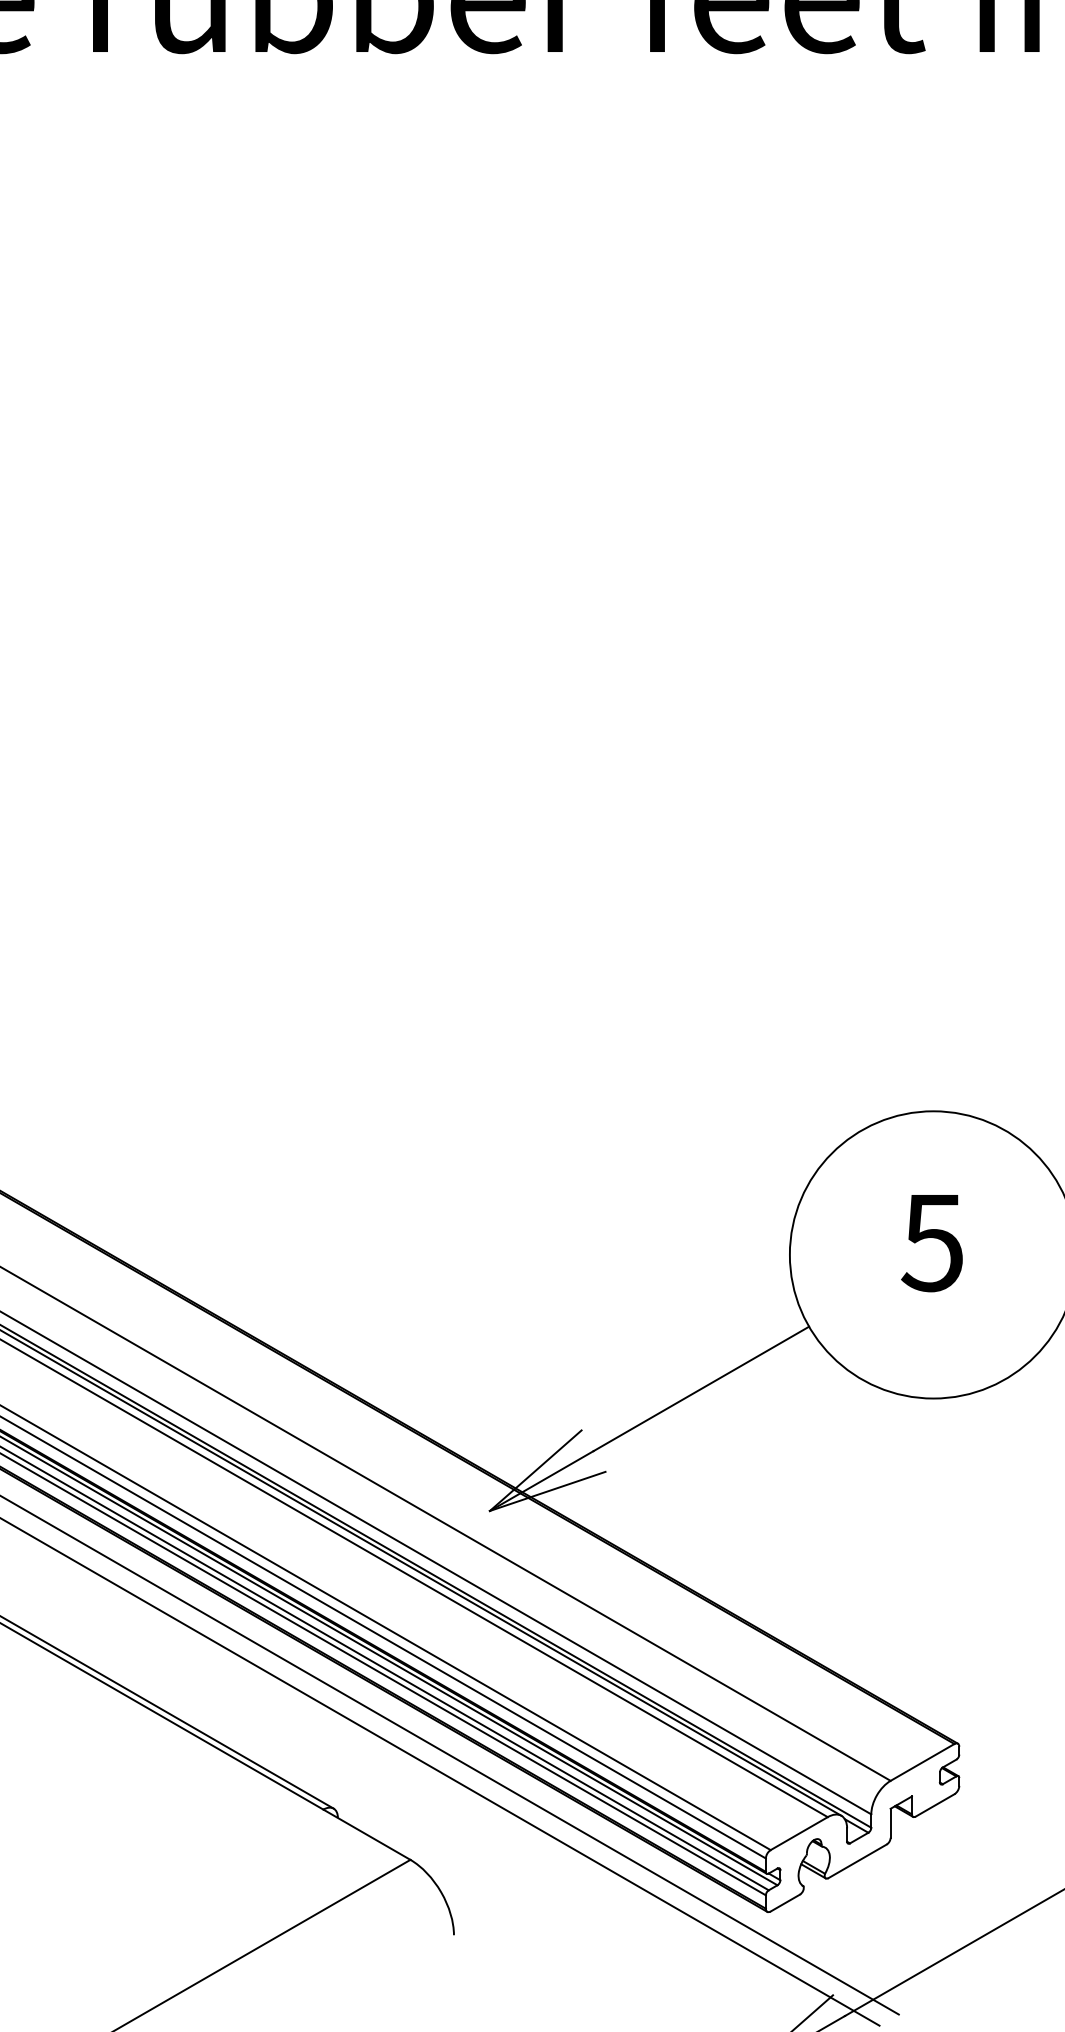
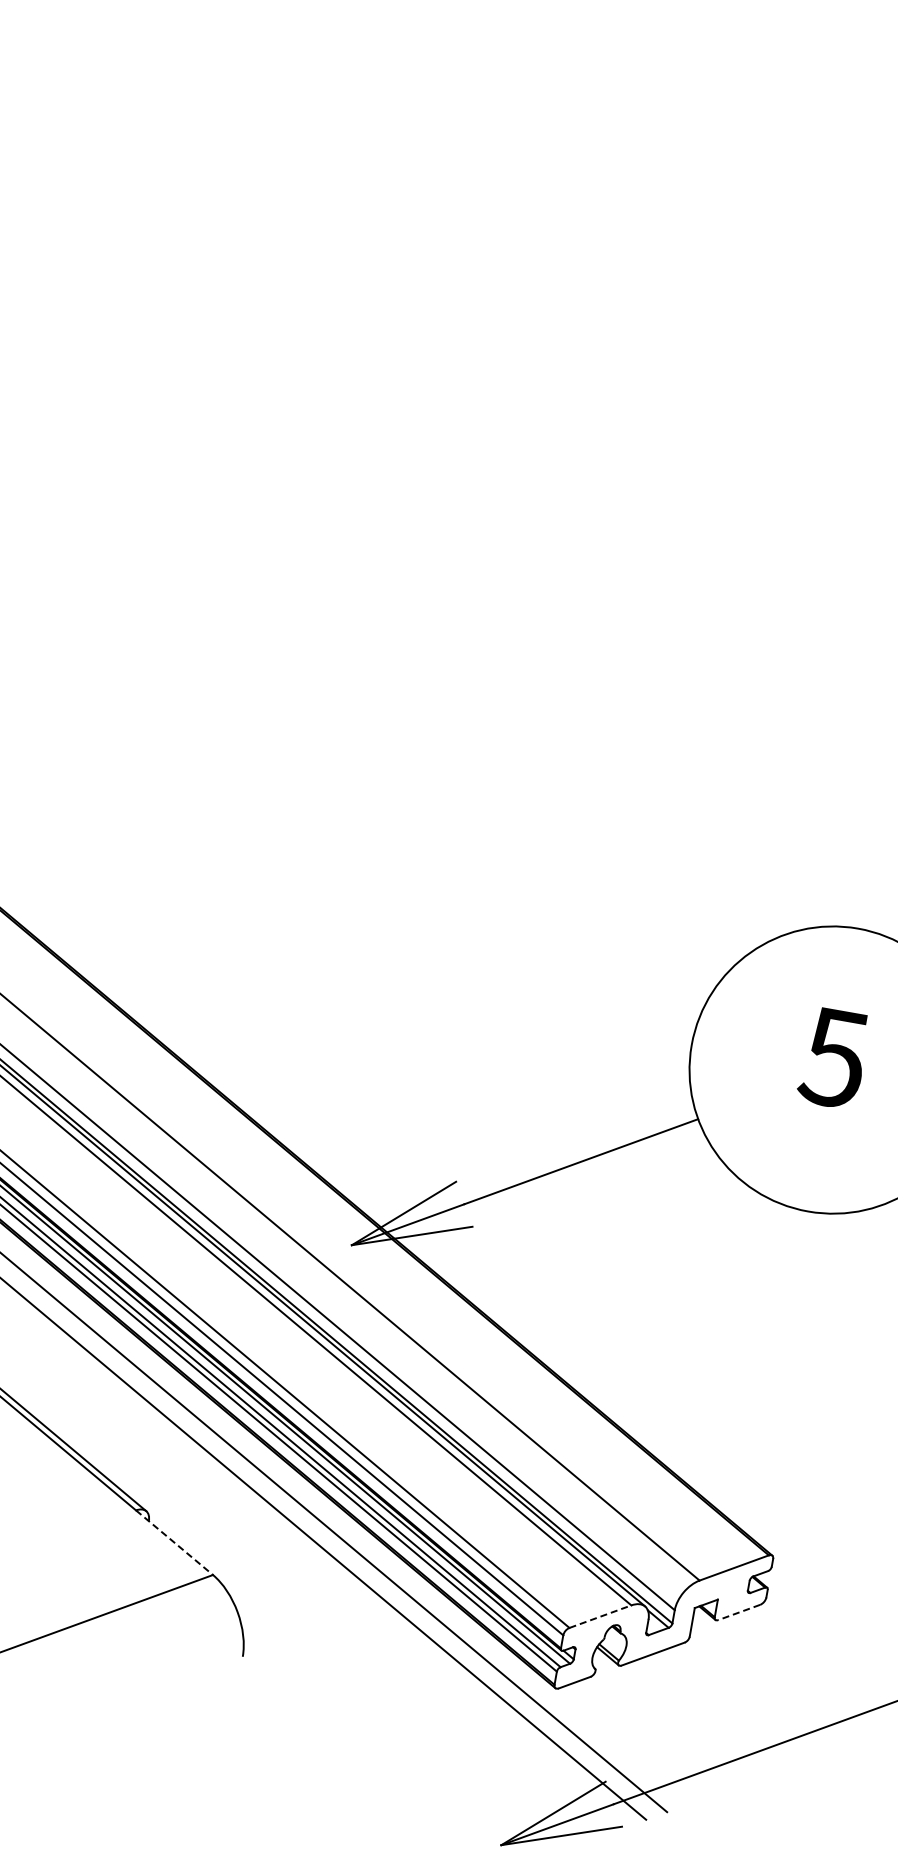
line: (934, 1805) -> (738, 1612), solid -> dashed
line: (799, 1833) -> (600, 1616), solid -> dashed
line: (367, 1834) -> (175, 1542), solid -> dashed

